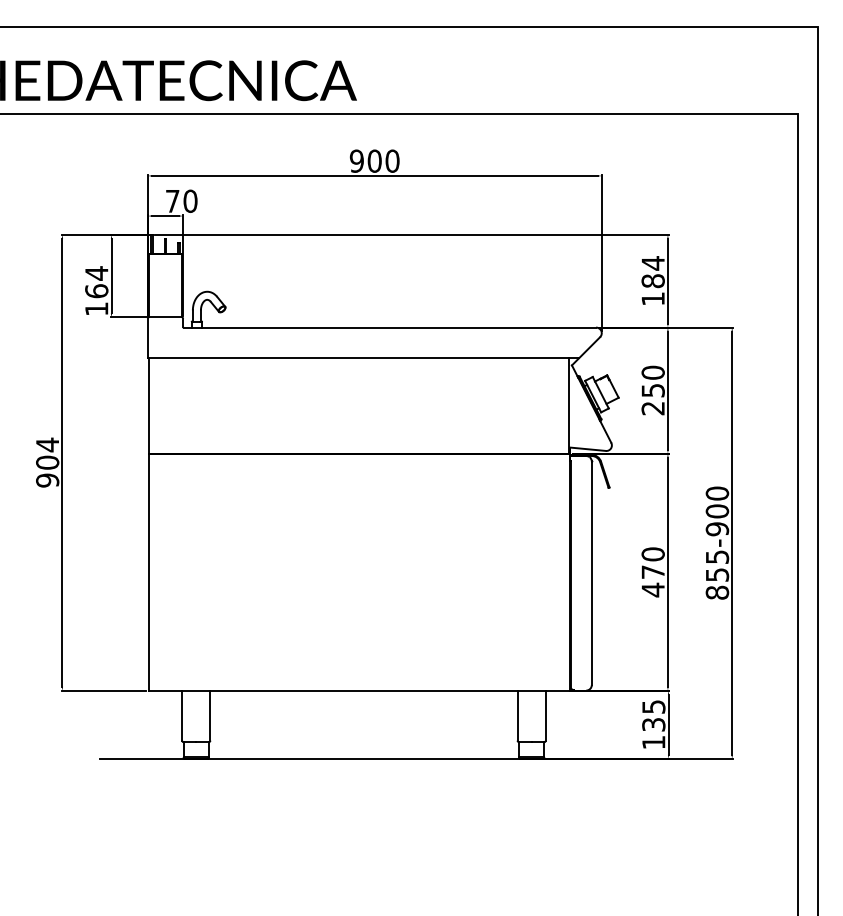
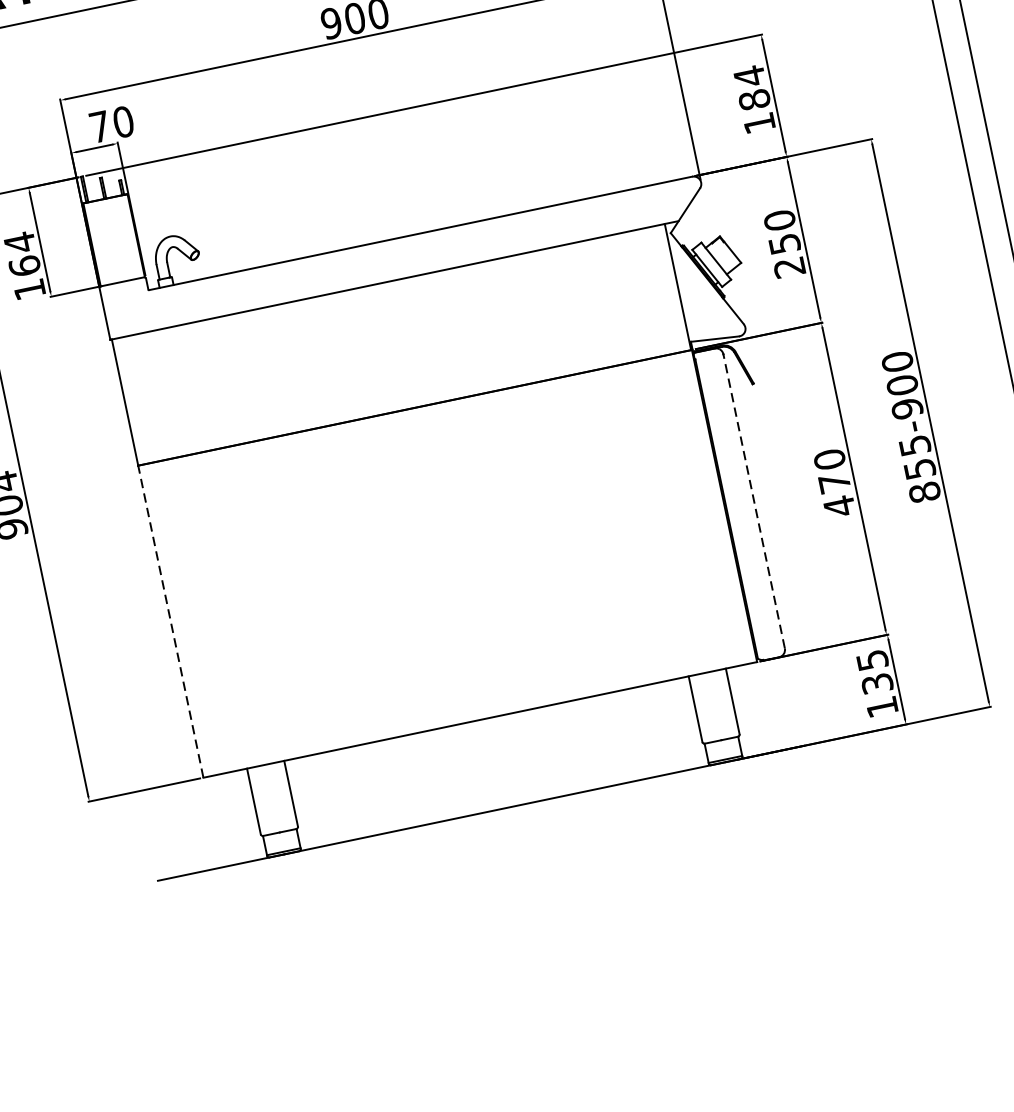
line: (149, 572) -> (171, 621), solid -> dashed
line: (591, 573) -> (753, 501), solid -> dashed

